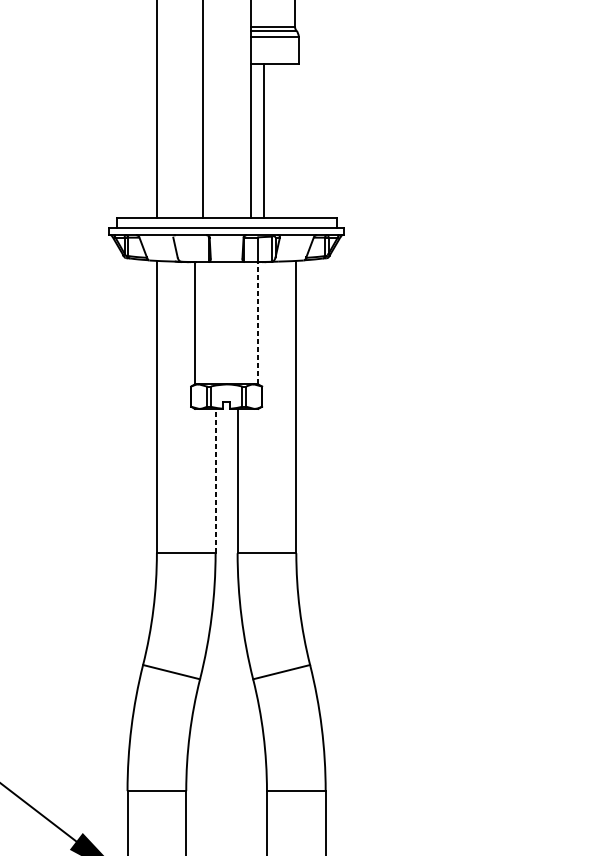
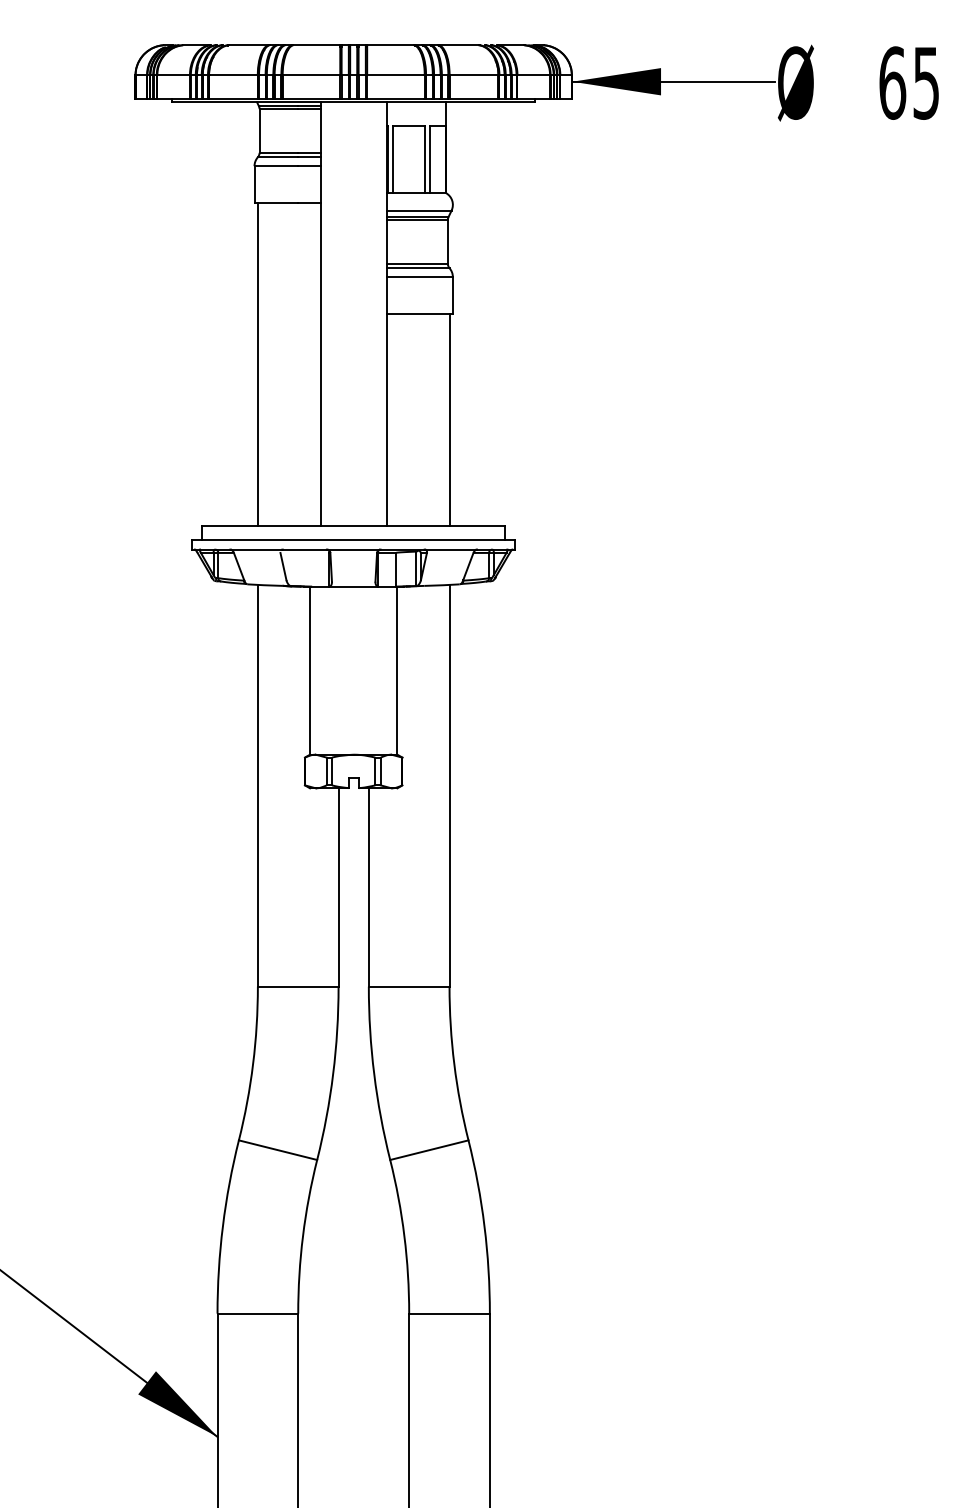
line: (264, 141) -> (449, 420), moved
line: (258, 323) -> (397, 670), dashed -> solid
line: (215, 481) -> (338, 887), dashed -> solid

